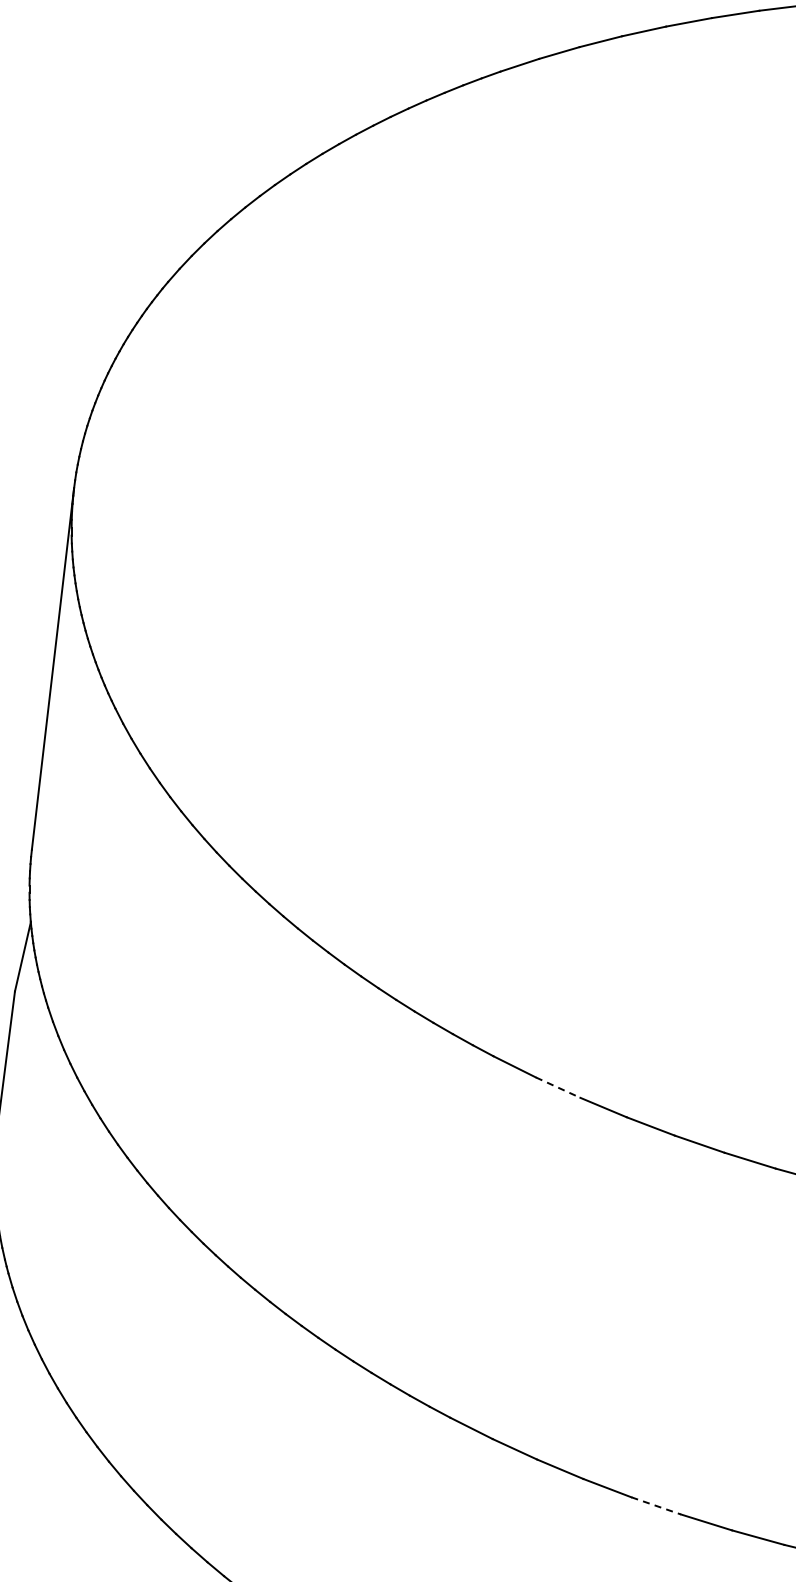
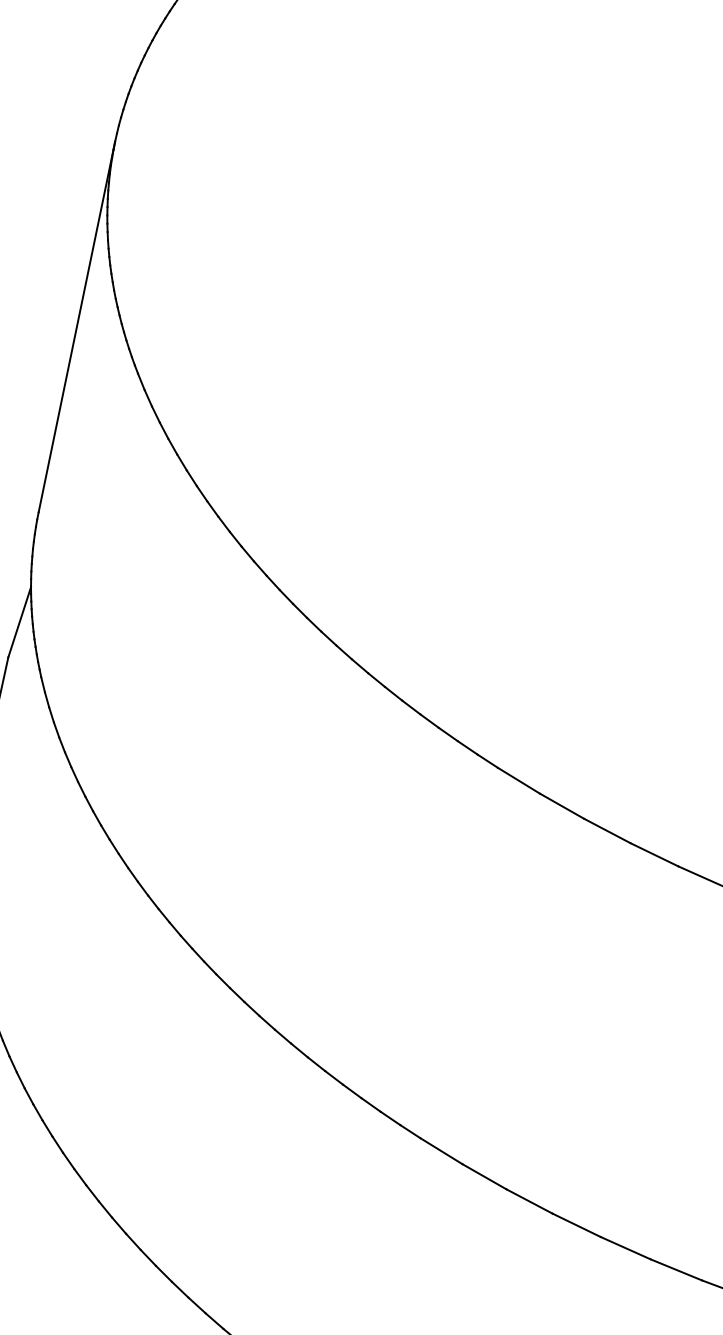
line: (558, 1087) -> (562, 806), dashed -> solid
line: (656, 1506) -> (625, 1248), dashed -> solid

